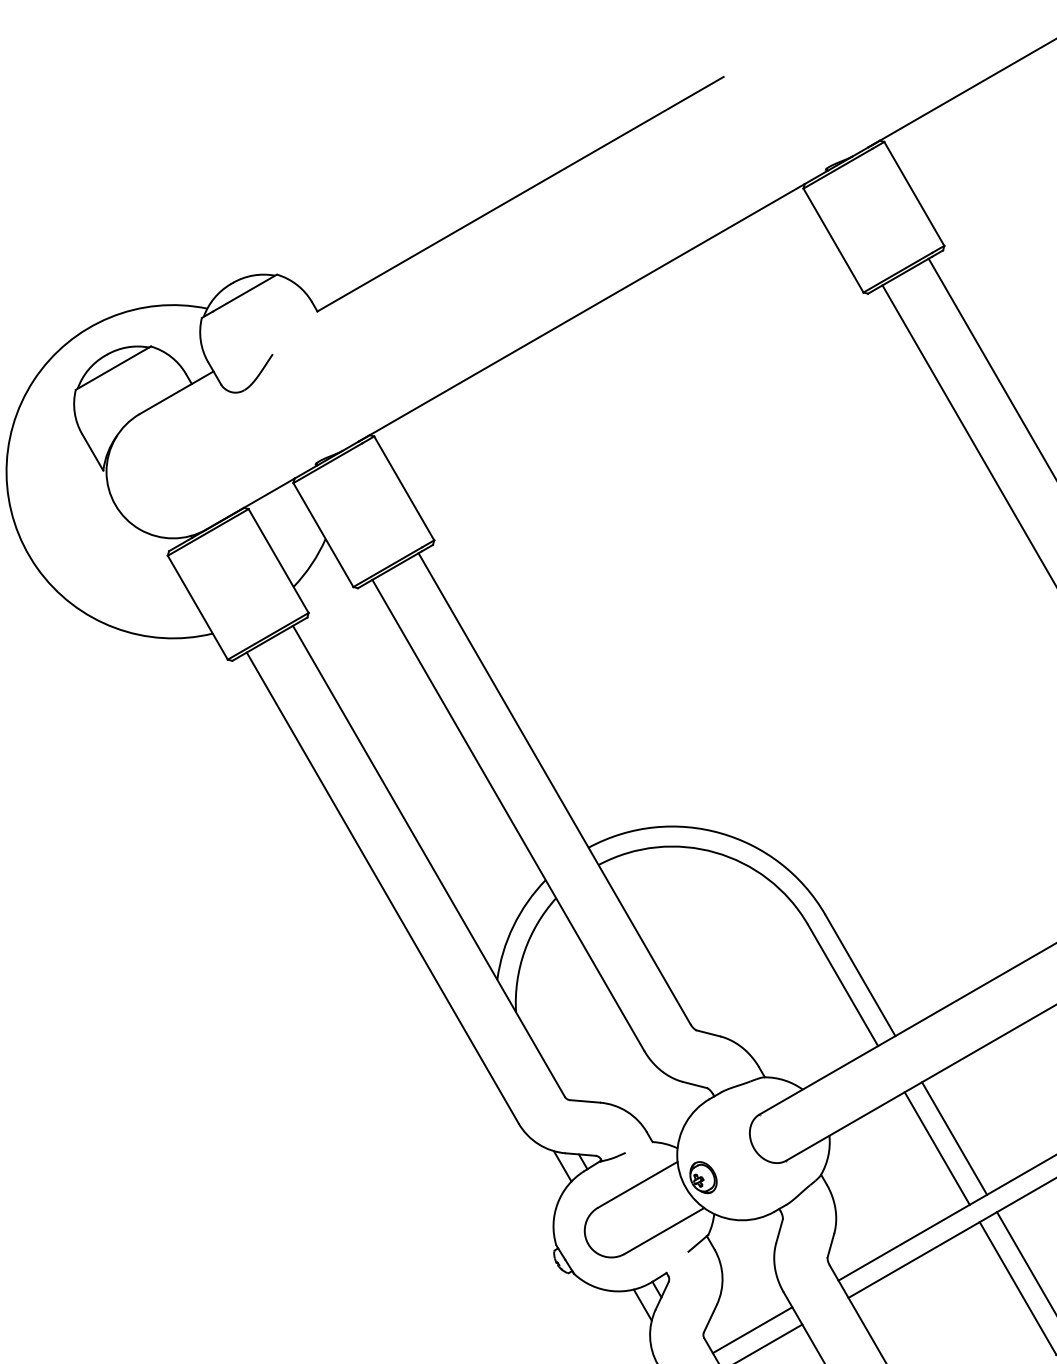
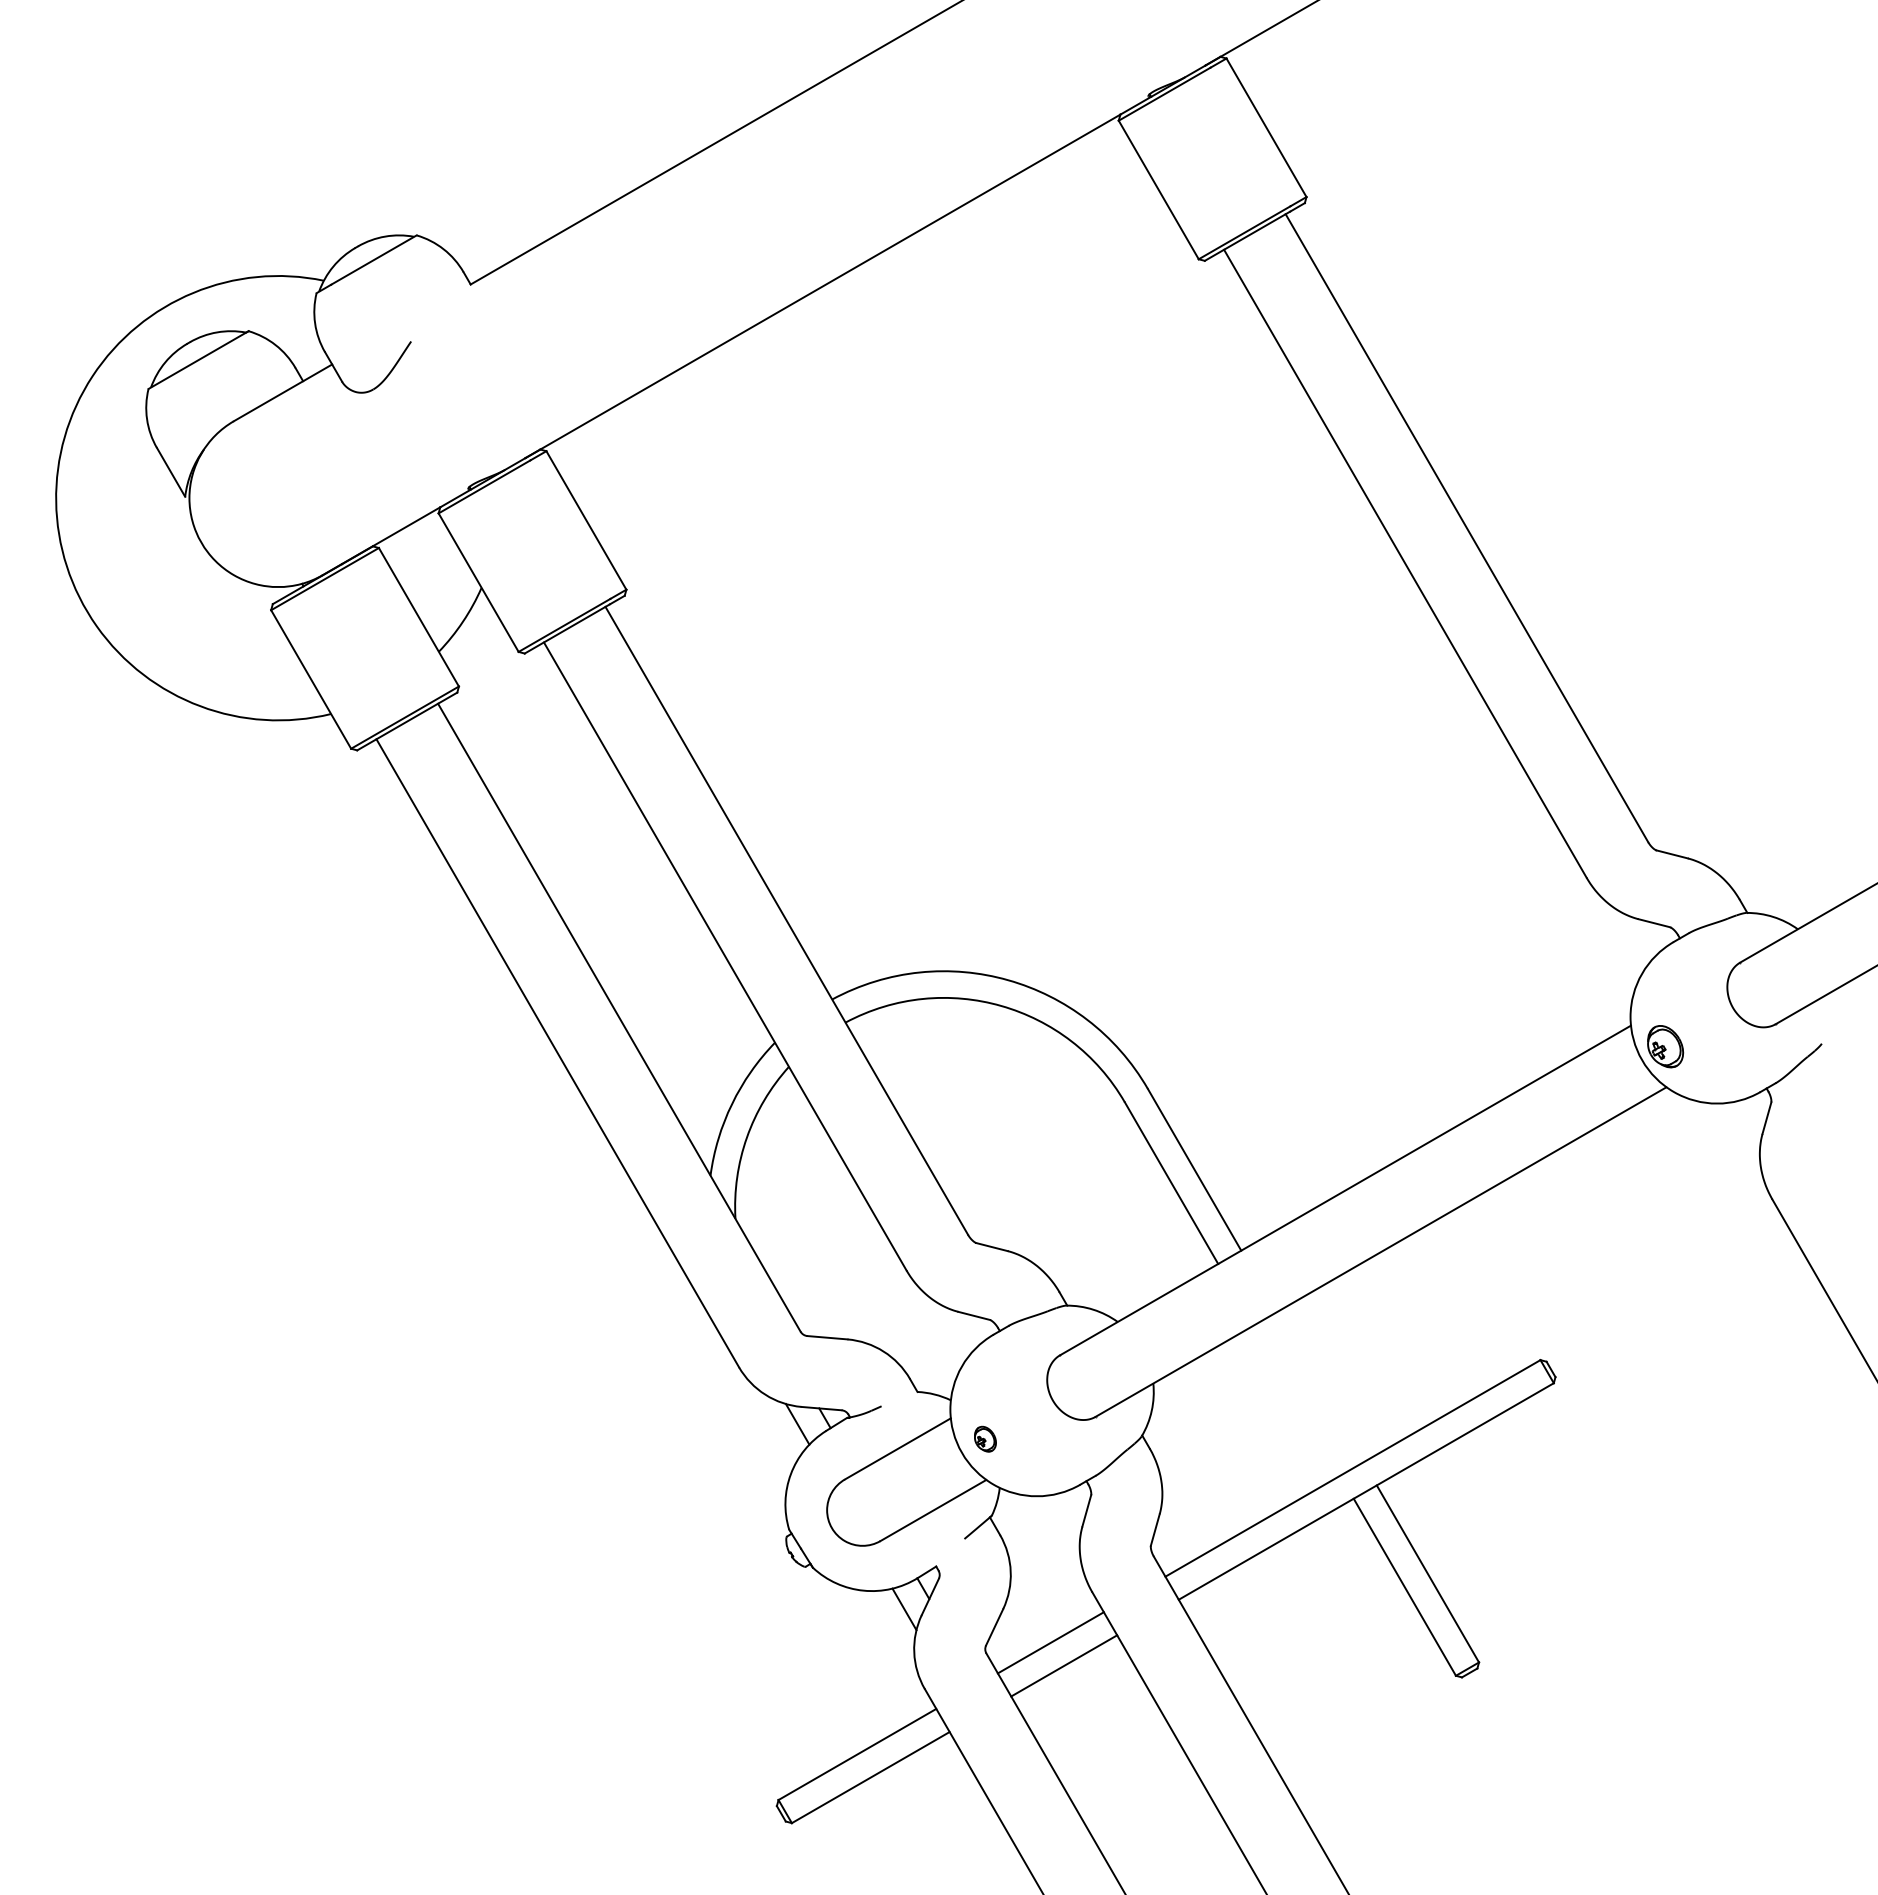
line: (954, 1138) -> (1319, 1387), removed
line: (936, 1148) -> (1296, 1400), removed
part: (703, 1176) -> (985, 1438), size x0.6

